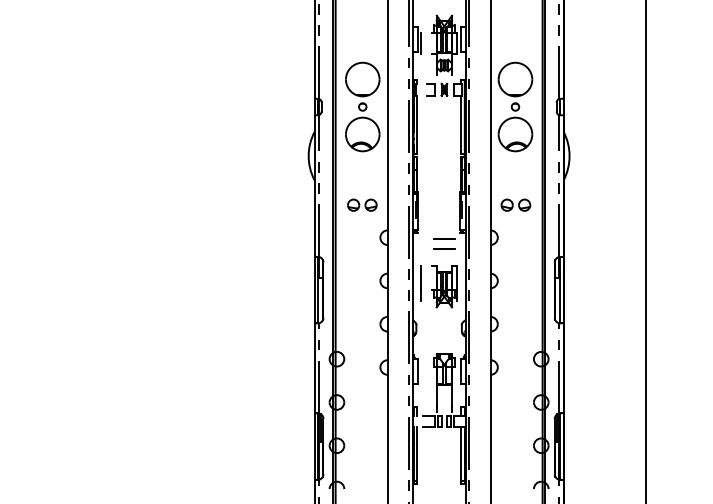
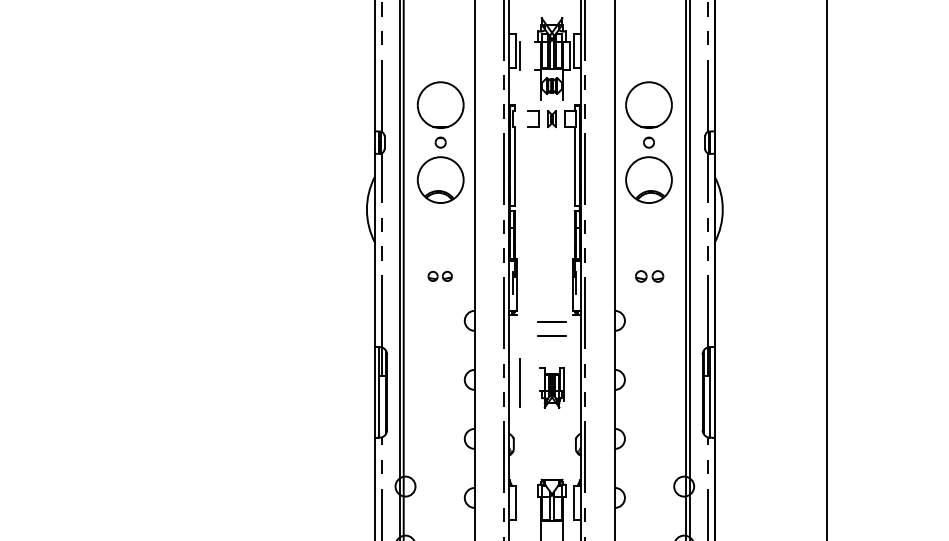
part: (362, 204) -> (440, 275), size x0.6
part: (515, 204) -> (649, 275), size x0.7
part: (444, 286) -> (552, 387), size x0.7

